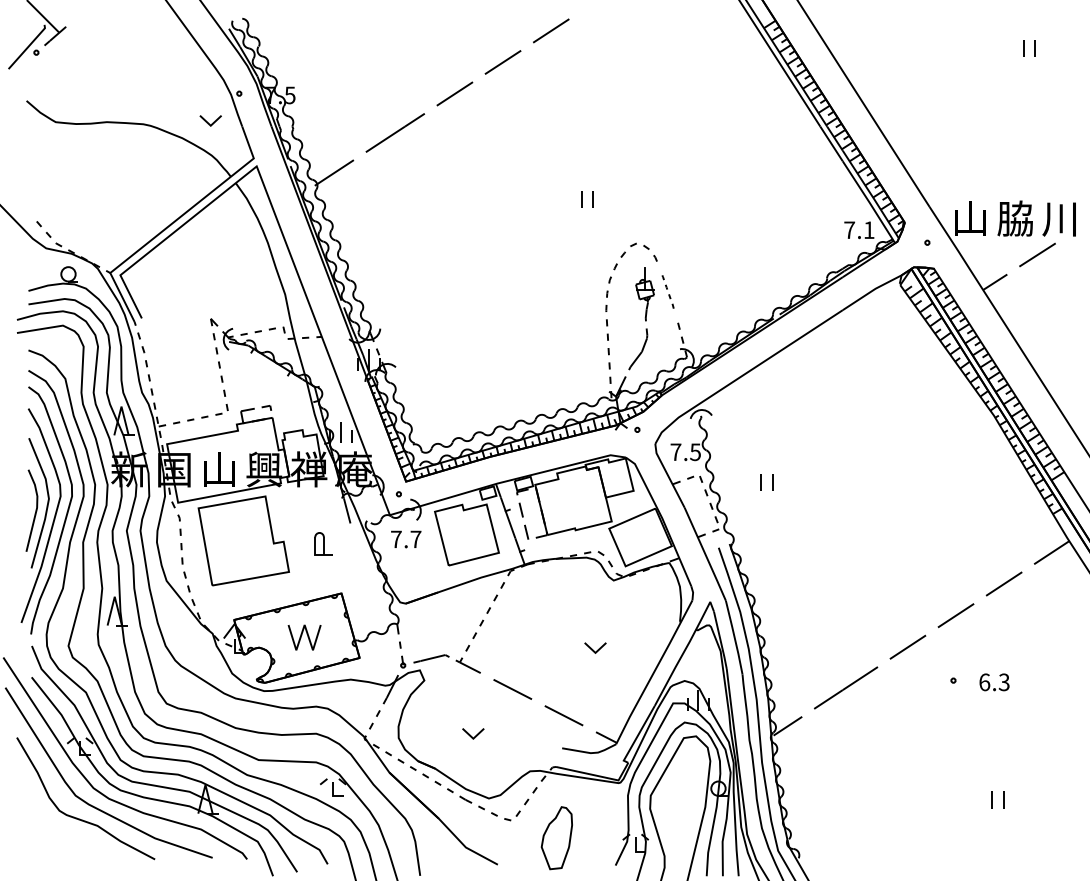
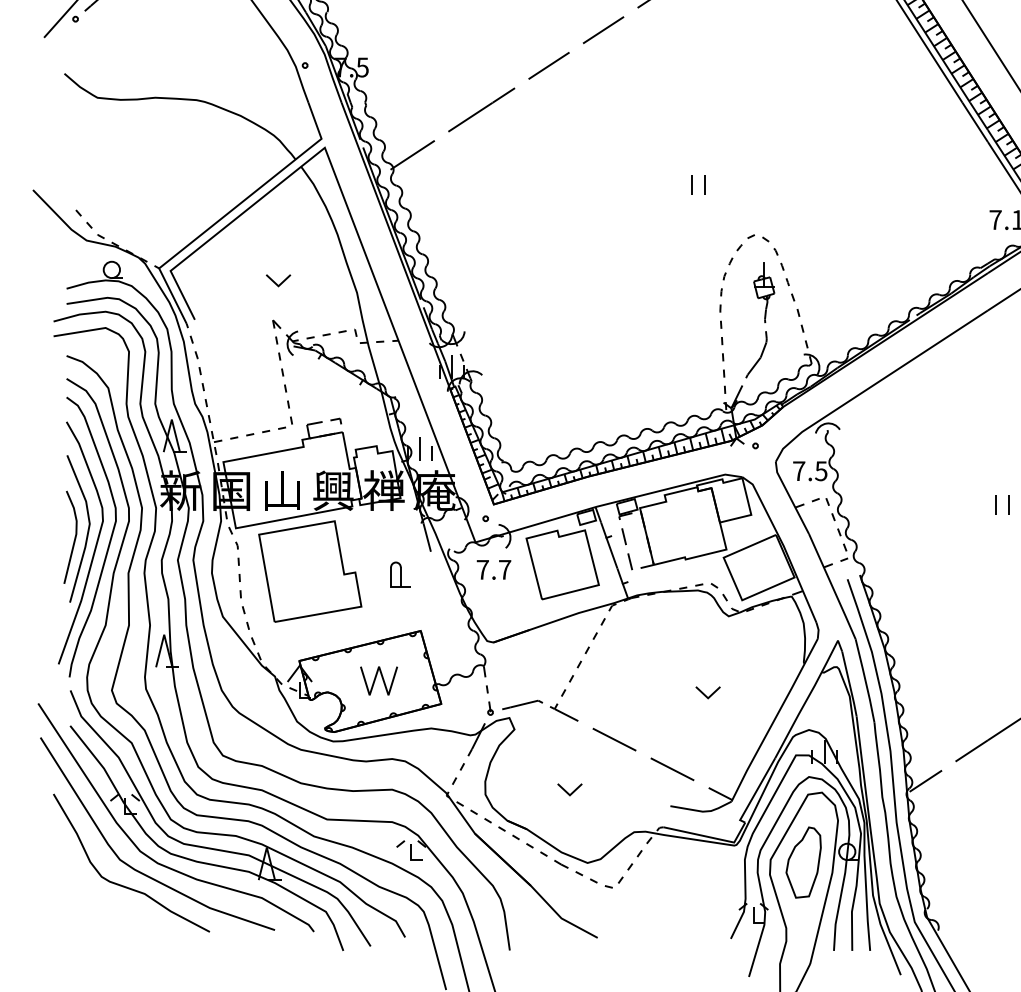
part: (210, 120) -> (278, 280), moved
part: (667, 291) -> (789, 289), size x1.43
part: (766, 482) -> (1002, 505), moved
part: (556, 838) -> (803, 862), moved

